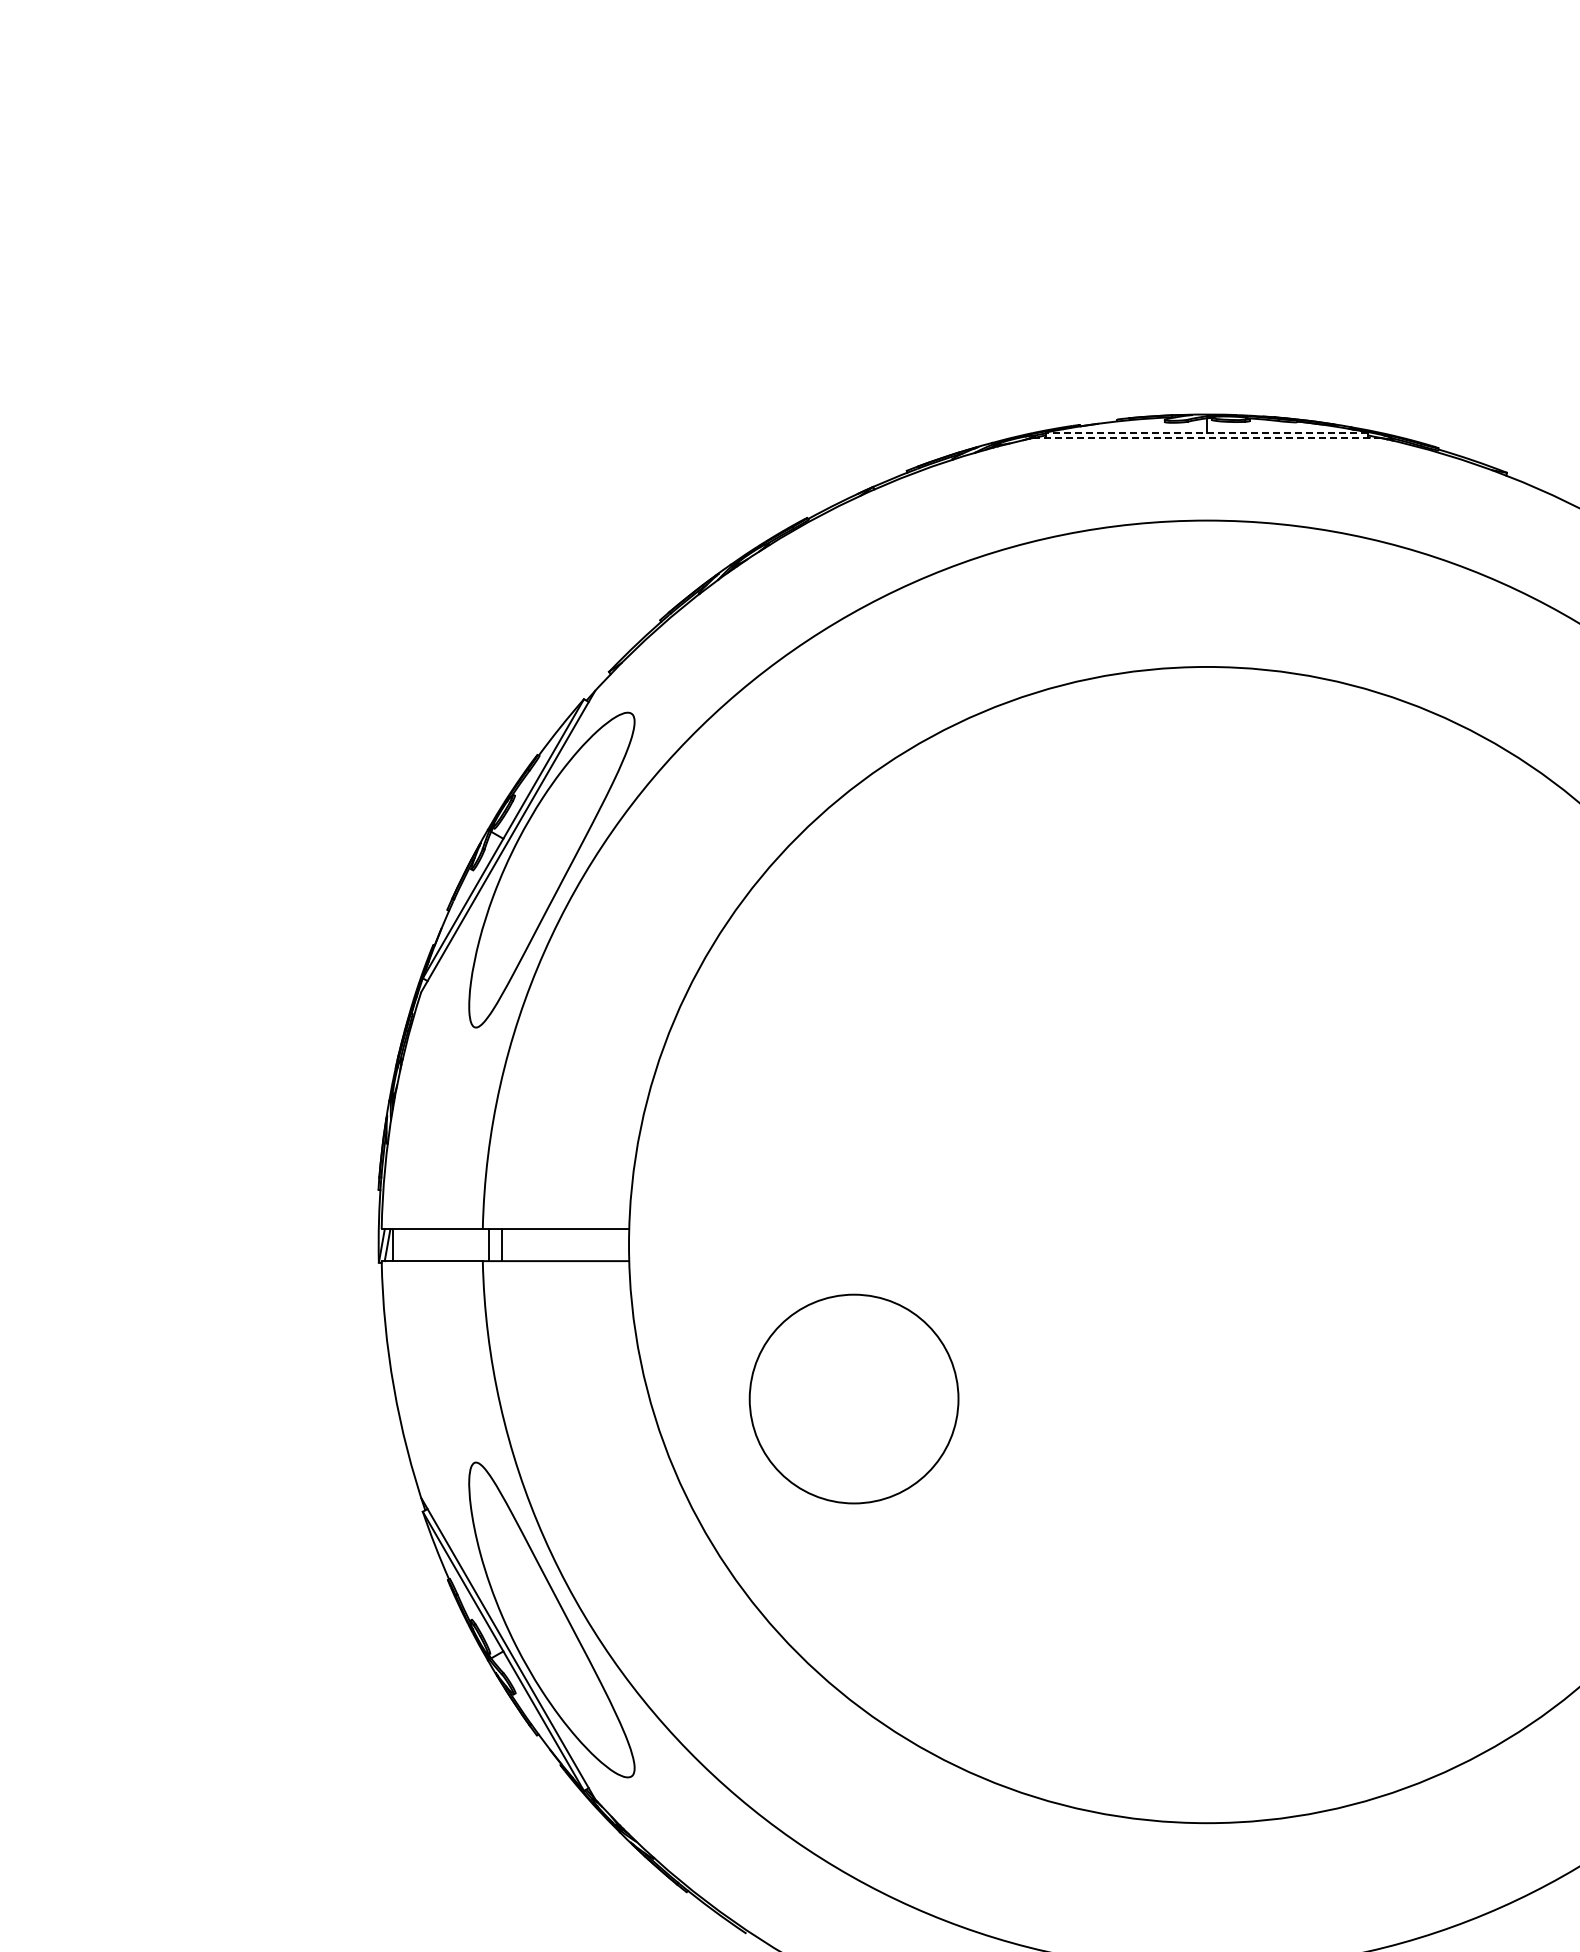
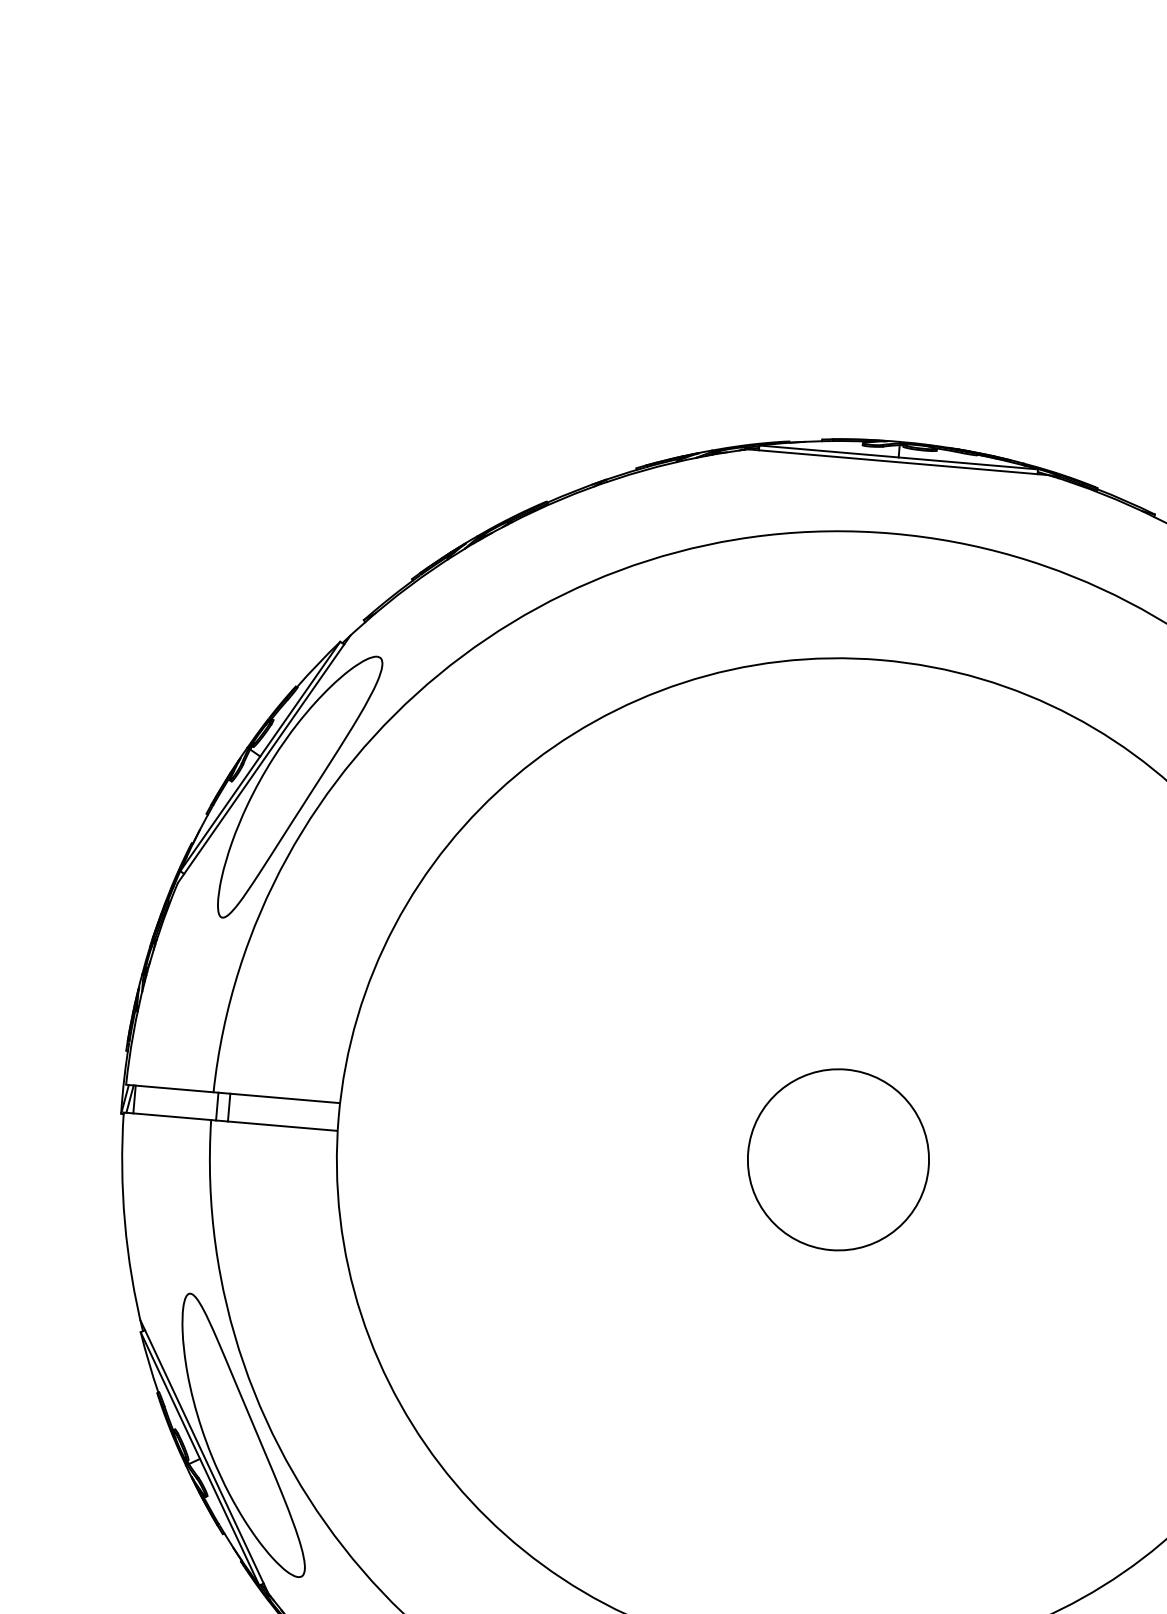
line: (1206, 432) -> (898, 457), dashed -> solid
line: (1207, 438) -> (898, 462), dashed -> solid
circle: (853, 1398) -> (837, 1159), moved

